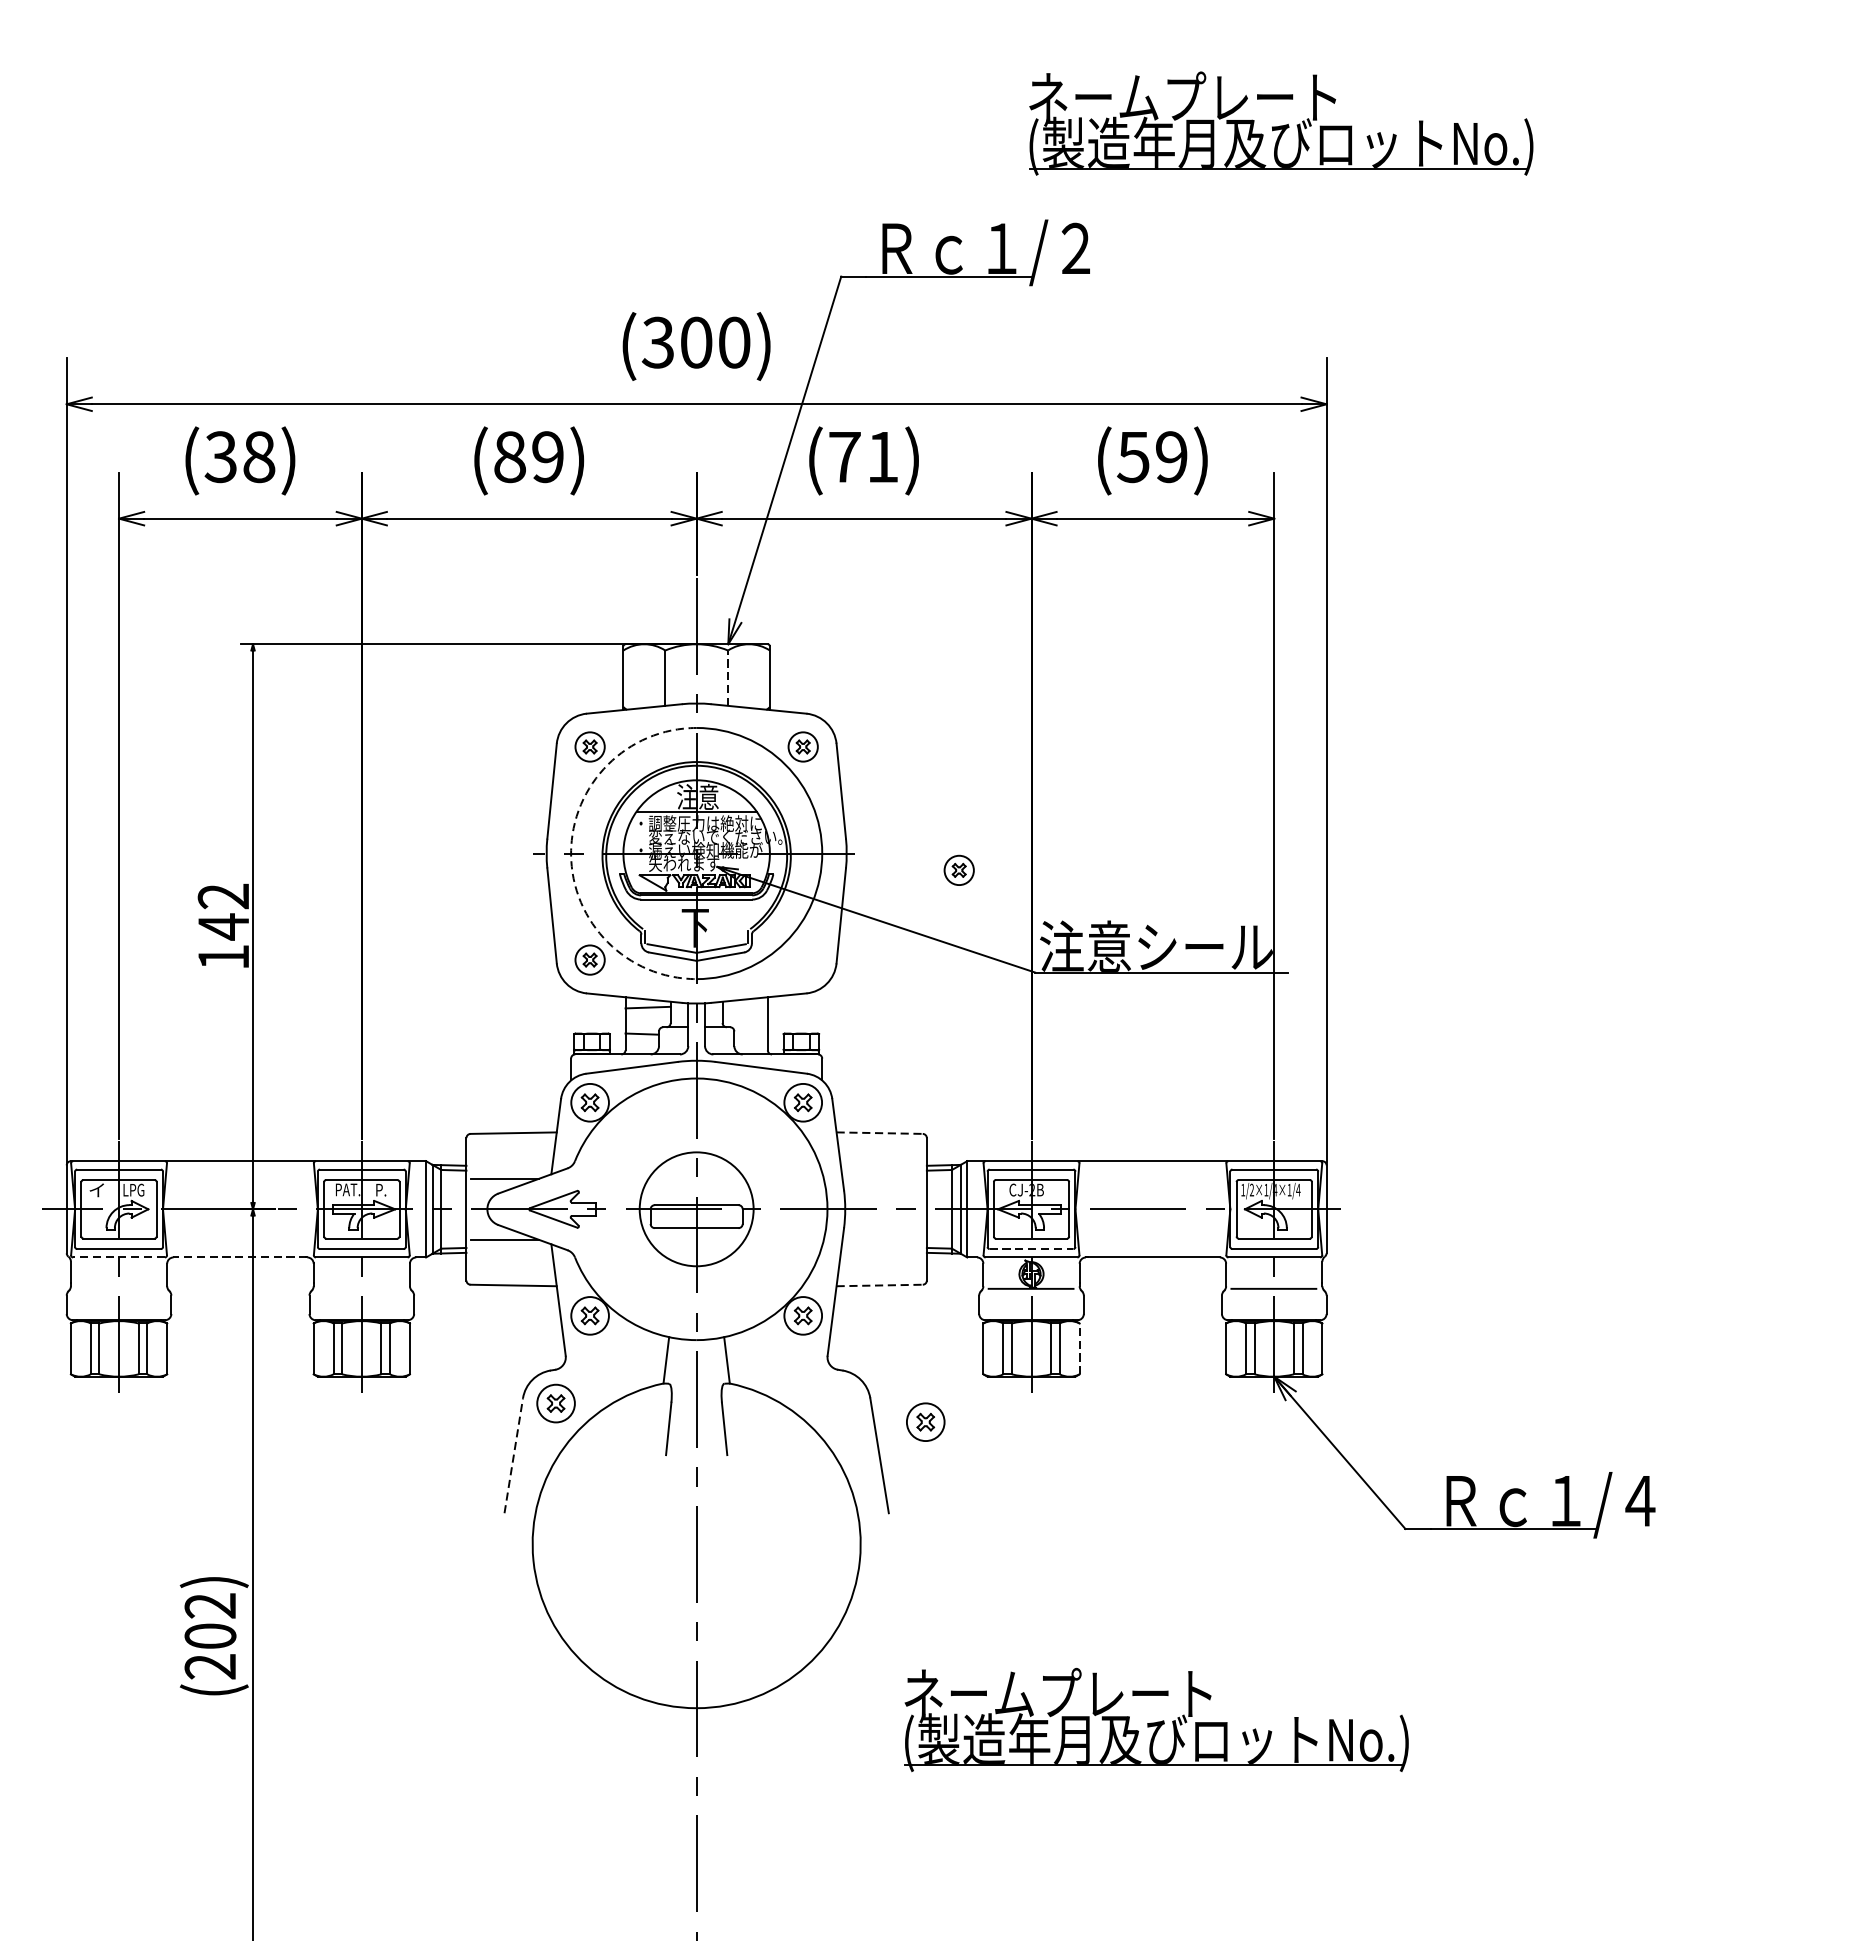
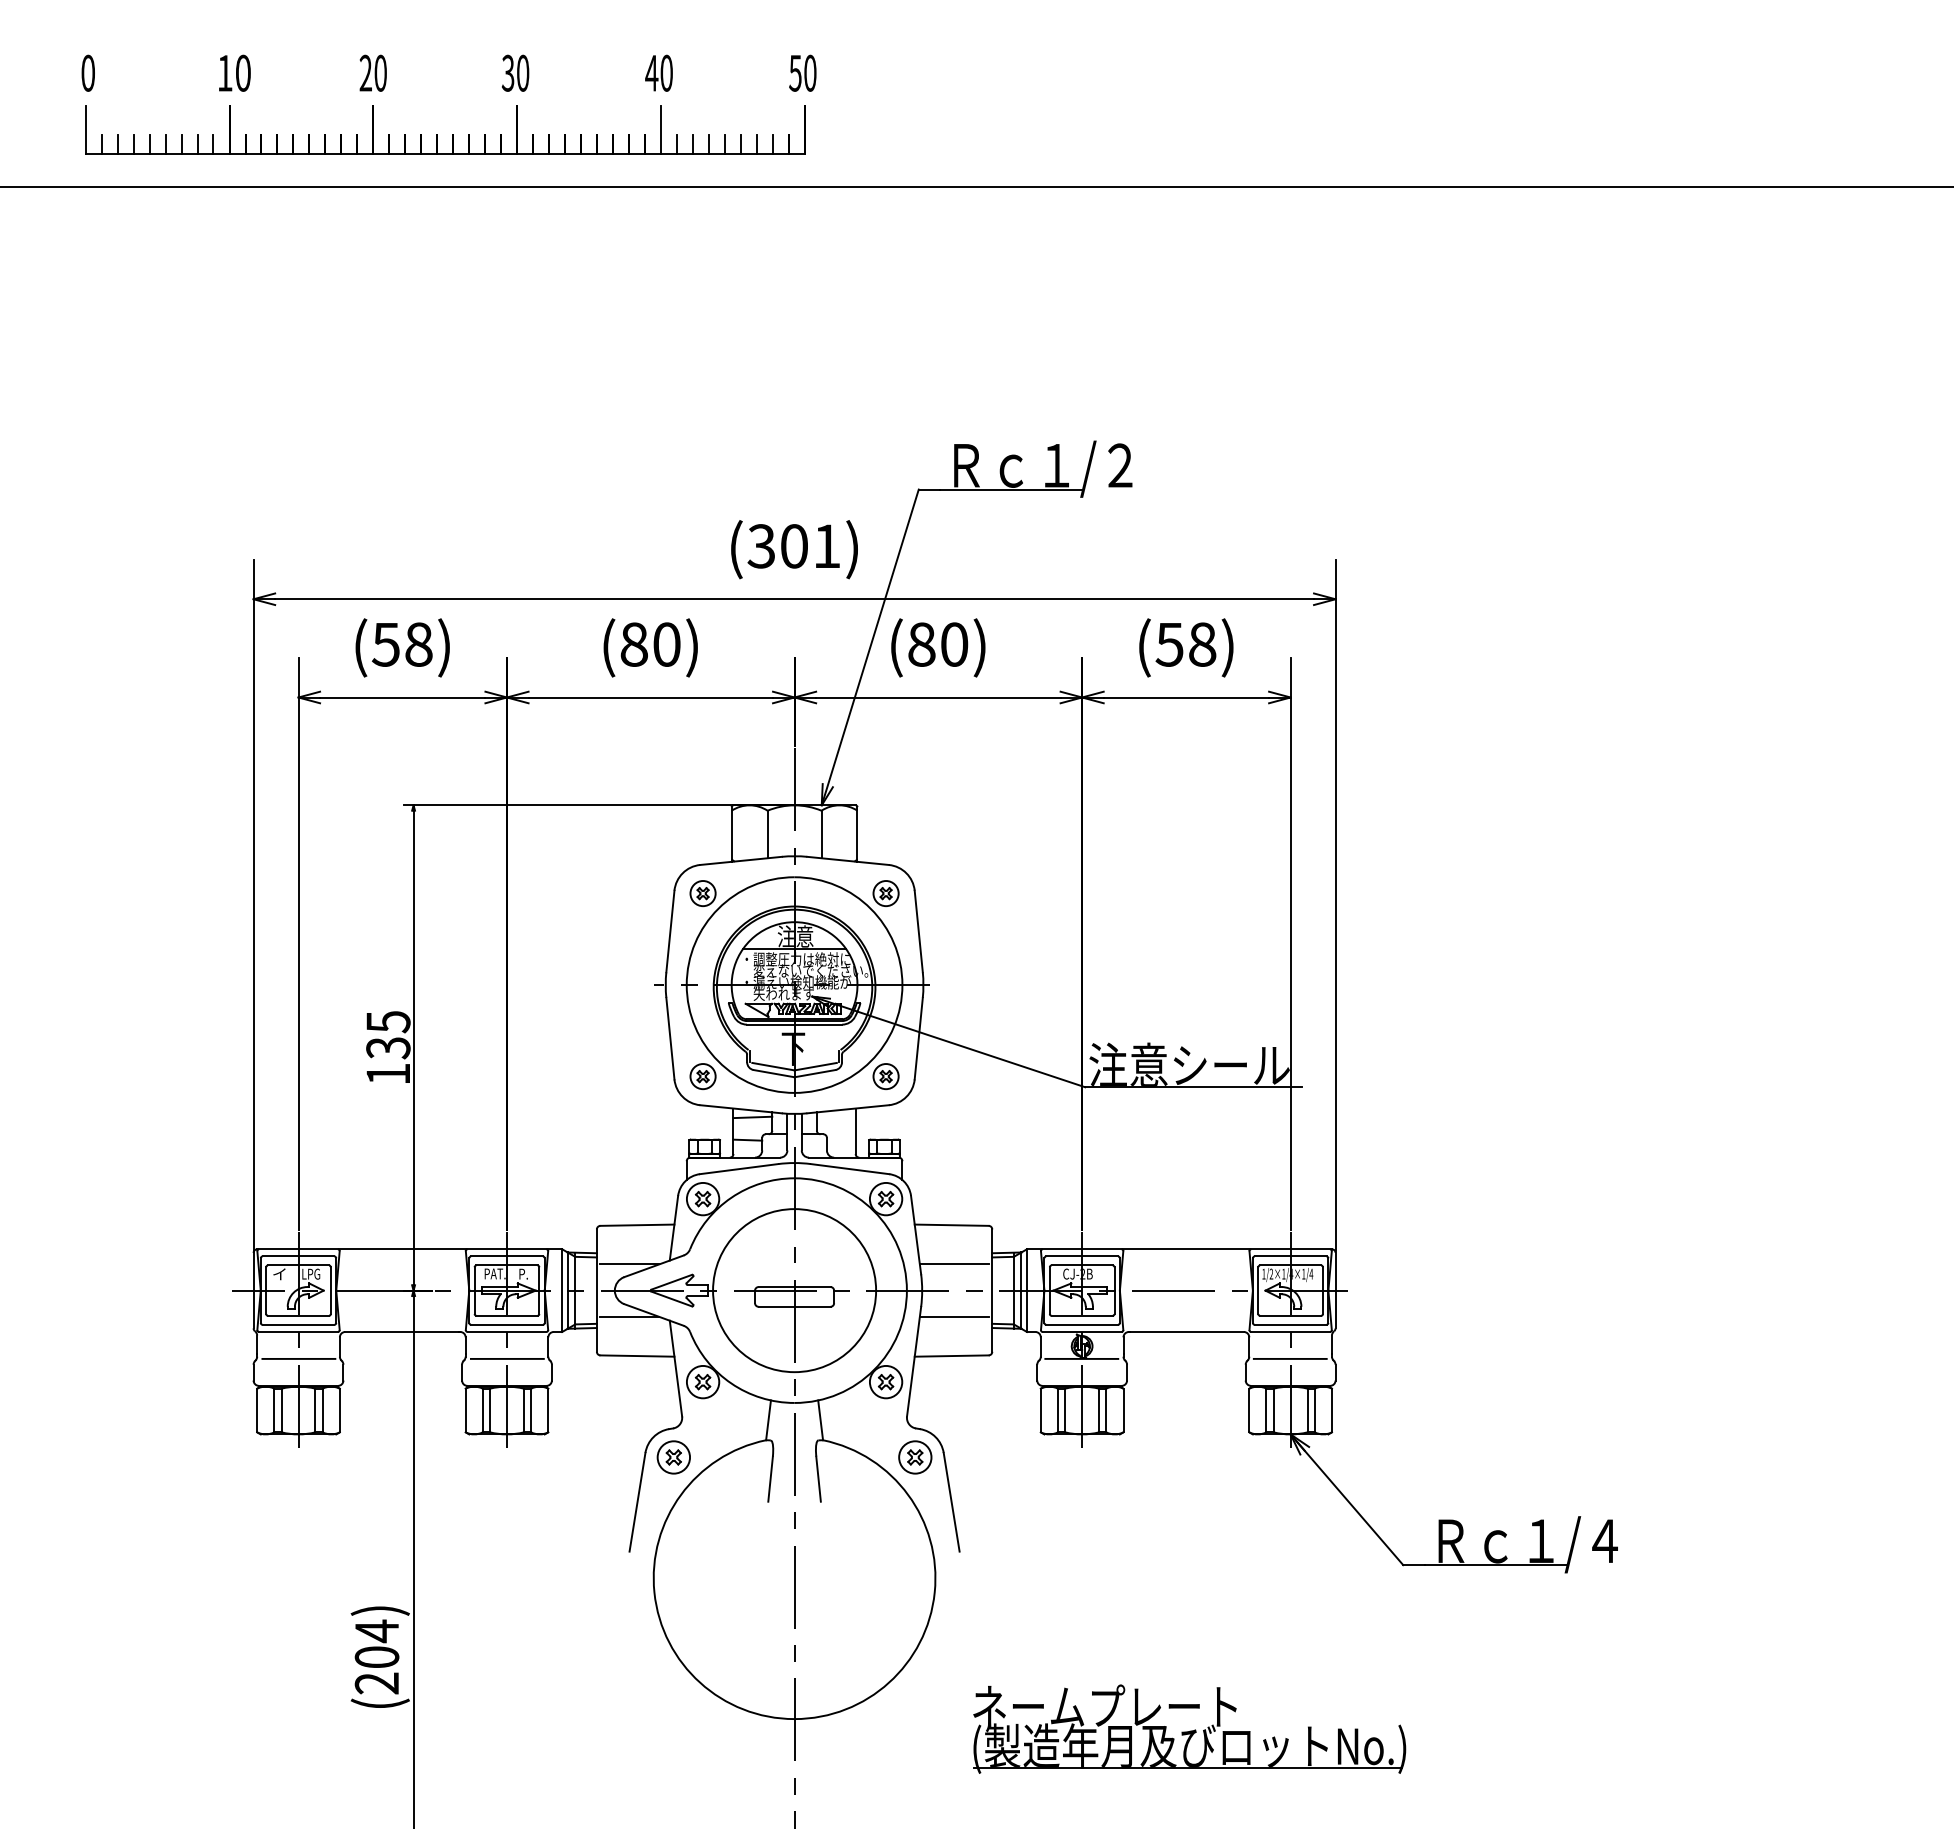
part: (1281, 122) -> (1296, 357), removed
text: (733, 342) -> (826, 546), (300) -> (301)
text: (220, 456) -> (385, 644), (38) -> (58)
text: (547, 456) -> (666, 644), (89) -> (80)
text: (864, 456) -> (938, 644), (71) -> (80)
text: (1171, 456) -> (1202, 644), (59) -> (58)
line: (728, 678) -> (821, 834), dashed -> solid
arc: (570, 854) -> (686, 985), dashed -> solid
part: (958, 870) -> (885, 1076), moved
text: (223, 912) -> (388, 1035), 142 -> 135
line: (880, 1133) -> (952, 1225), dashed -> solid
line: (881, 1178) -> (953, 1264), added
circle: (696, 1209) -> (794, 1290), size x1.67
line: (881, 1239) -> (953, 1316), added
line: (1031, 1248) -> (1082, 1324), dashed -> solid
line: (119, 1256) -> (298, 1331), dashed -> solid
line: (240, 1256) -> (402, 1331), dashed -> solid
line: (880, 1286) -> (952, 1356), dashed -> solid
line: (119, 1288) -> (298, 1358), added
line: (361, 1288) -> (506, 1358), added
line: (1079, 1348) -> (1123, 1410), dashed -> solid
part: (925, 1422) -> (915, 1457), moved
line: (513, 1454) -> (637, 1501), dashed -> solid
text: (209, 1606) -> (376, 1631), (202) -> (204)

